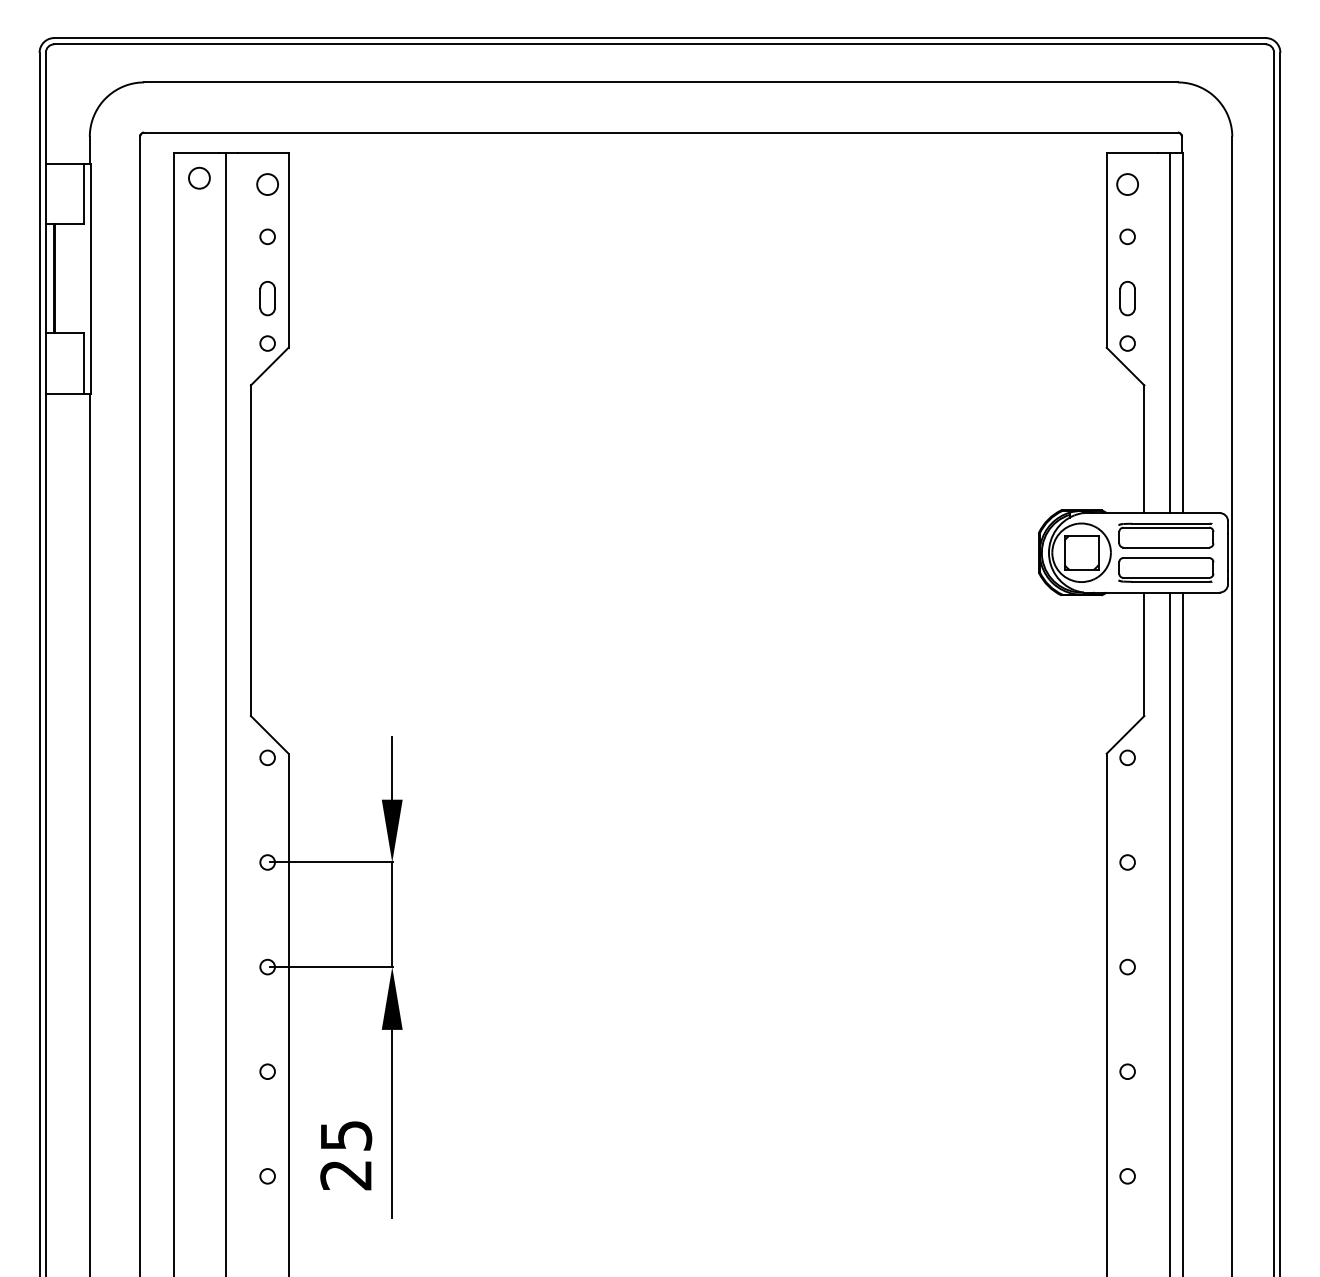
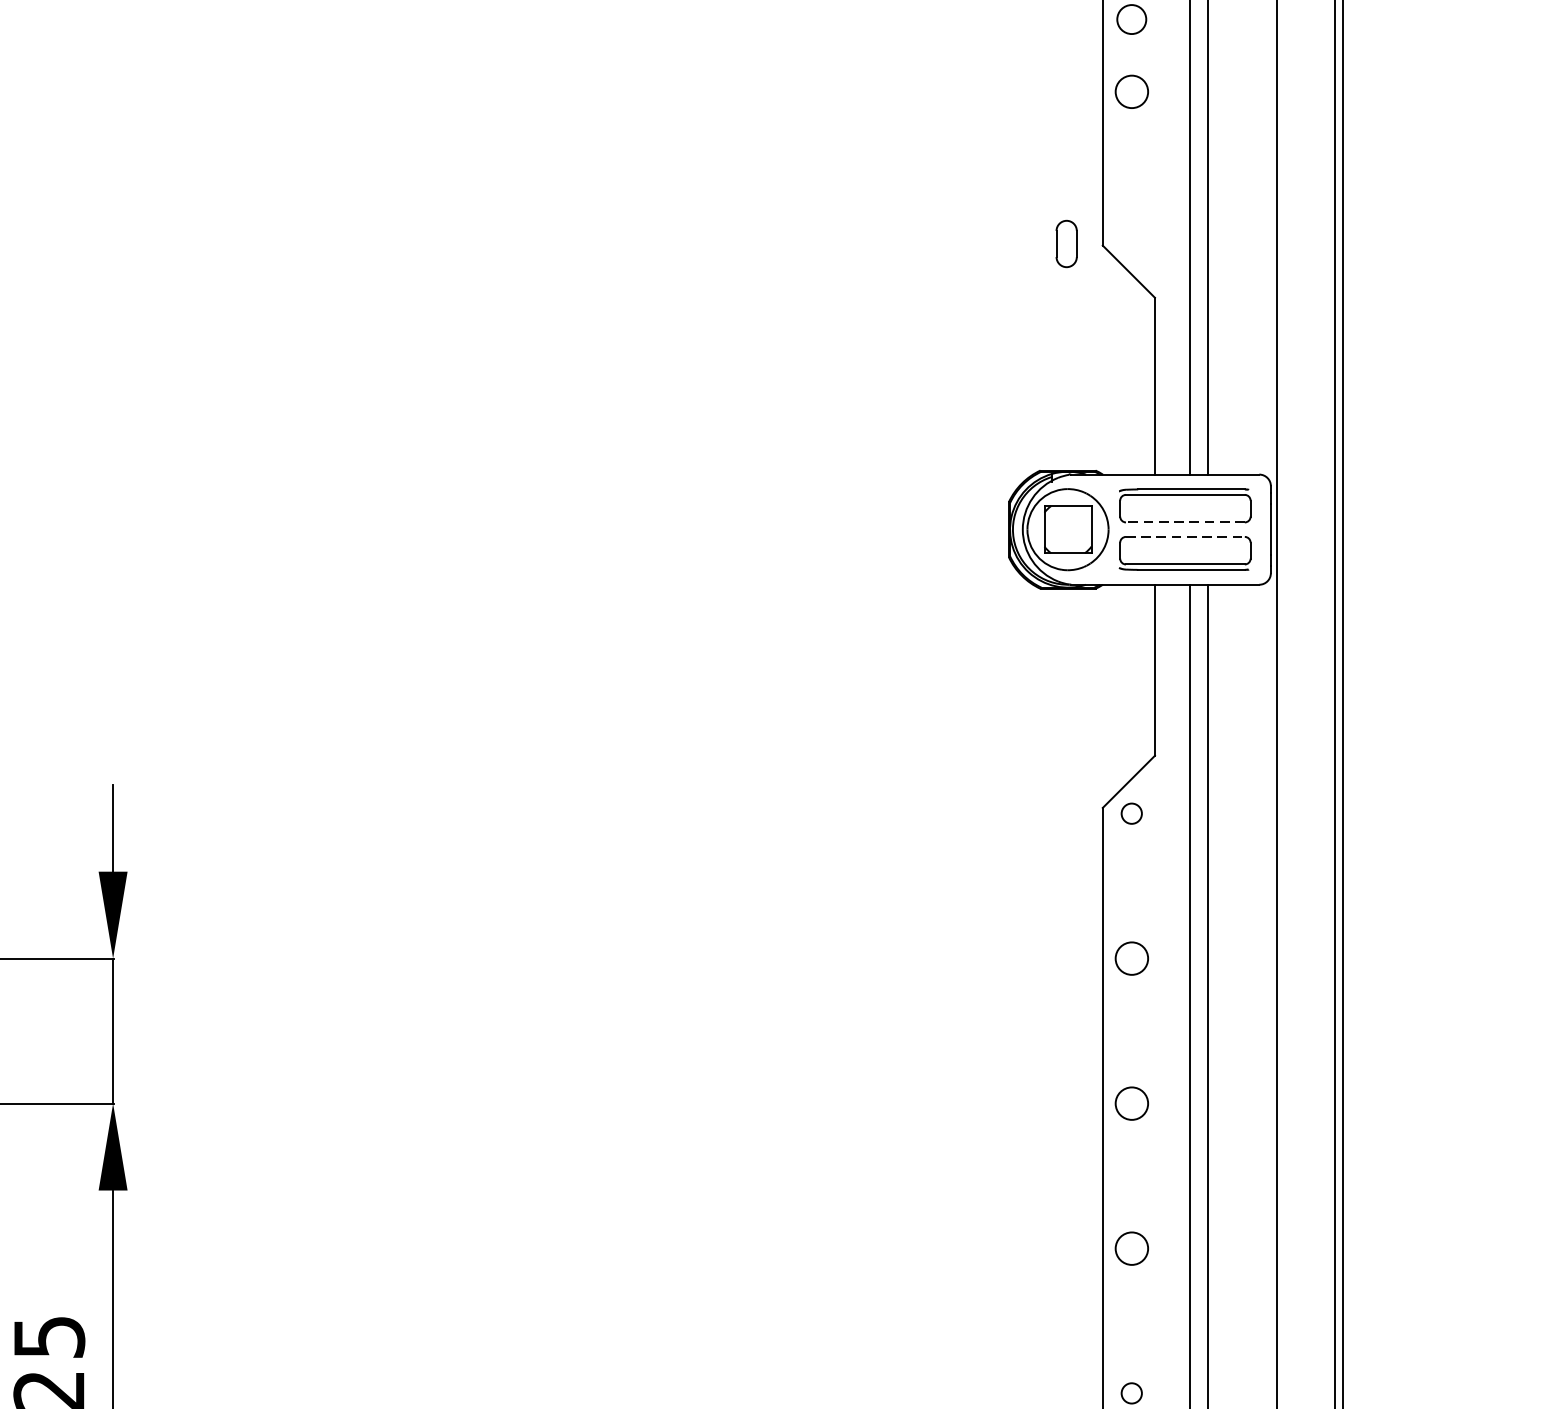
circle: (1127, 236) -> (1131, 91), size x1.6
part: (1127, 298) -> (1066, 243), moved
circle: (1127, 343) -> (1131, 239), removed
line: (1166, 547) -> (1185, 522), solid -> dashed
line: (1166, 558) -> (1185, 537), solid -> dashed
circle: (1127, 862) -> (1131, 958), size x1.6
circle: (1127, 966) -> (1131, 1102), size x1.6
circle: (1127, 1071) -> (1131, 1248), size x1.6

